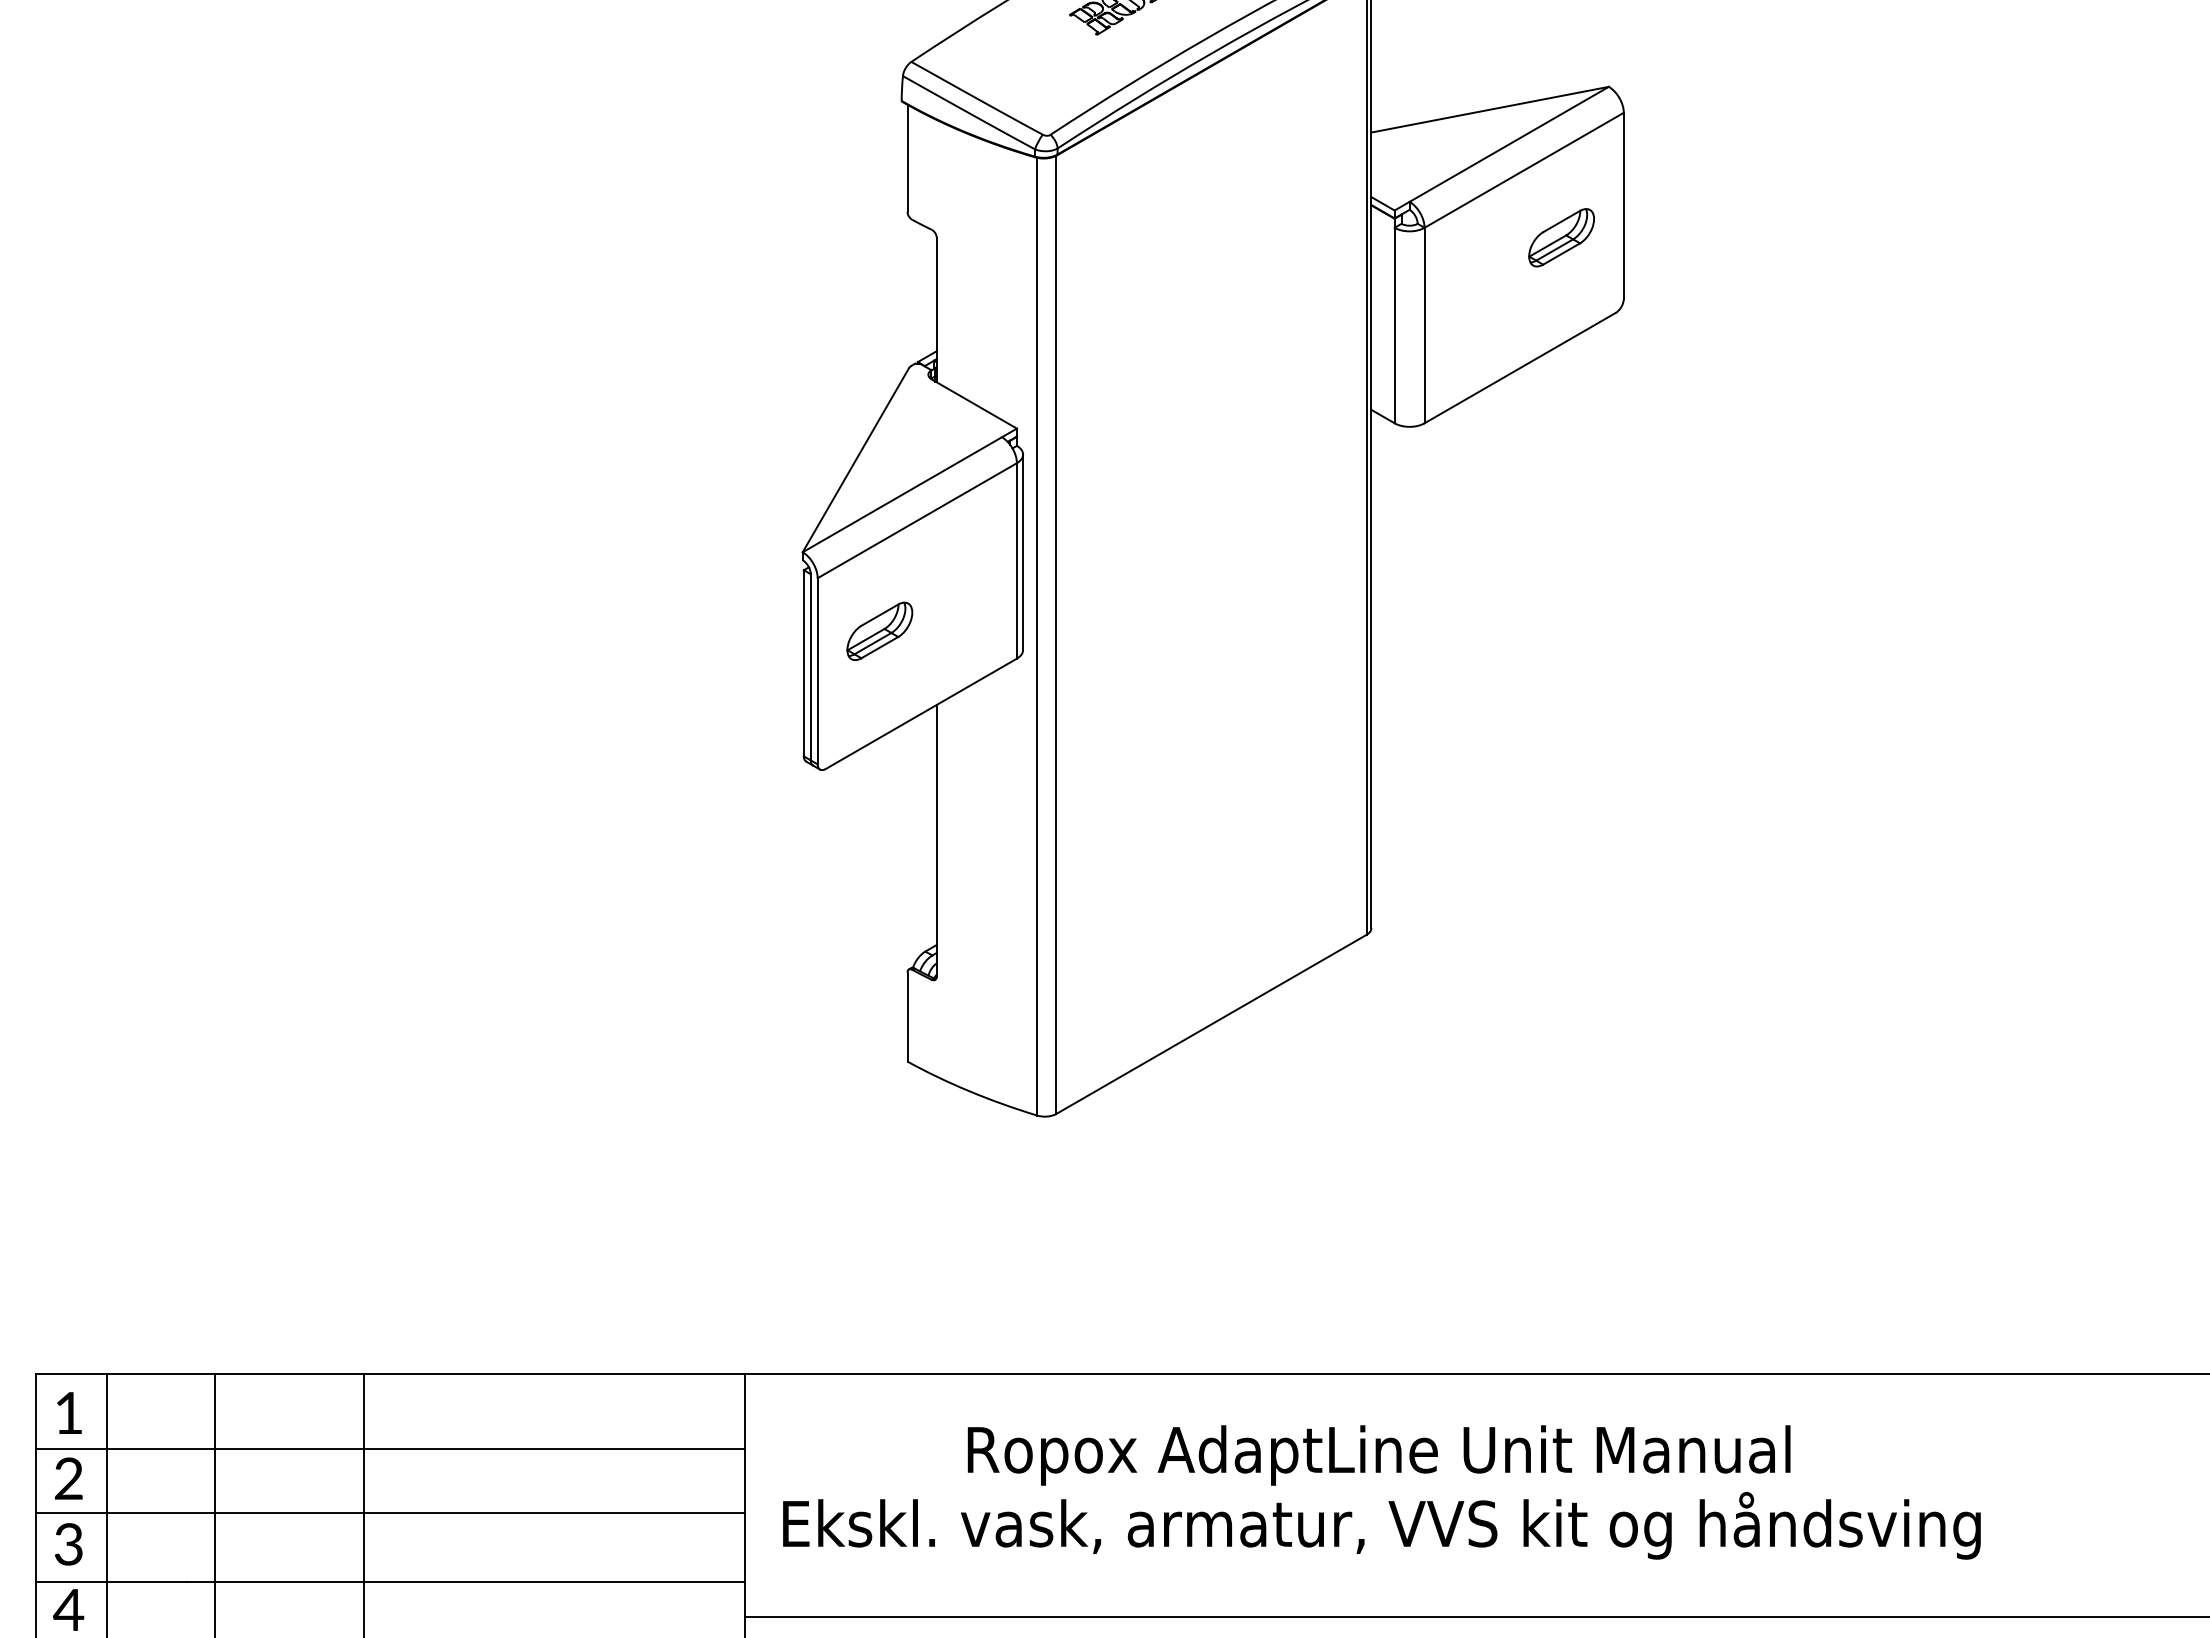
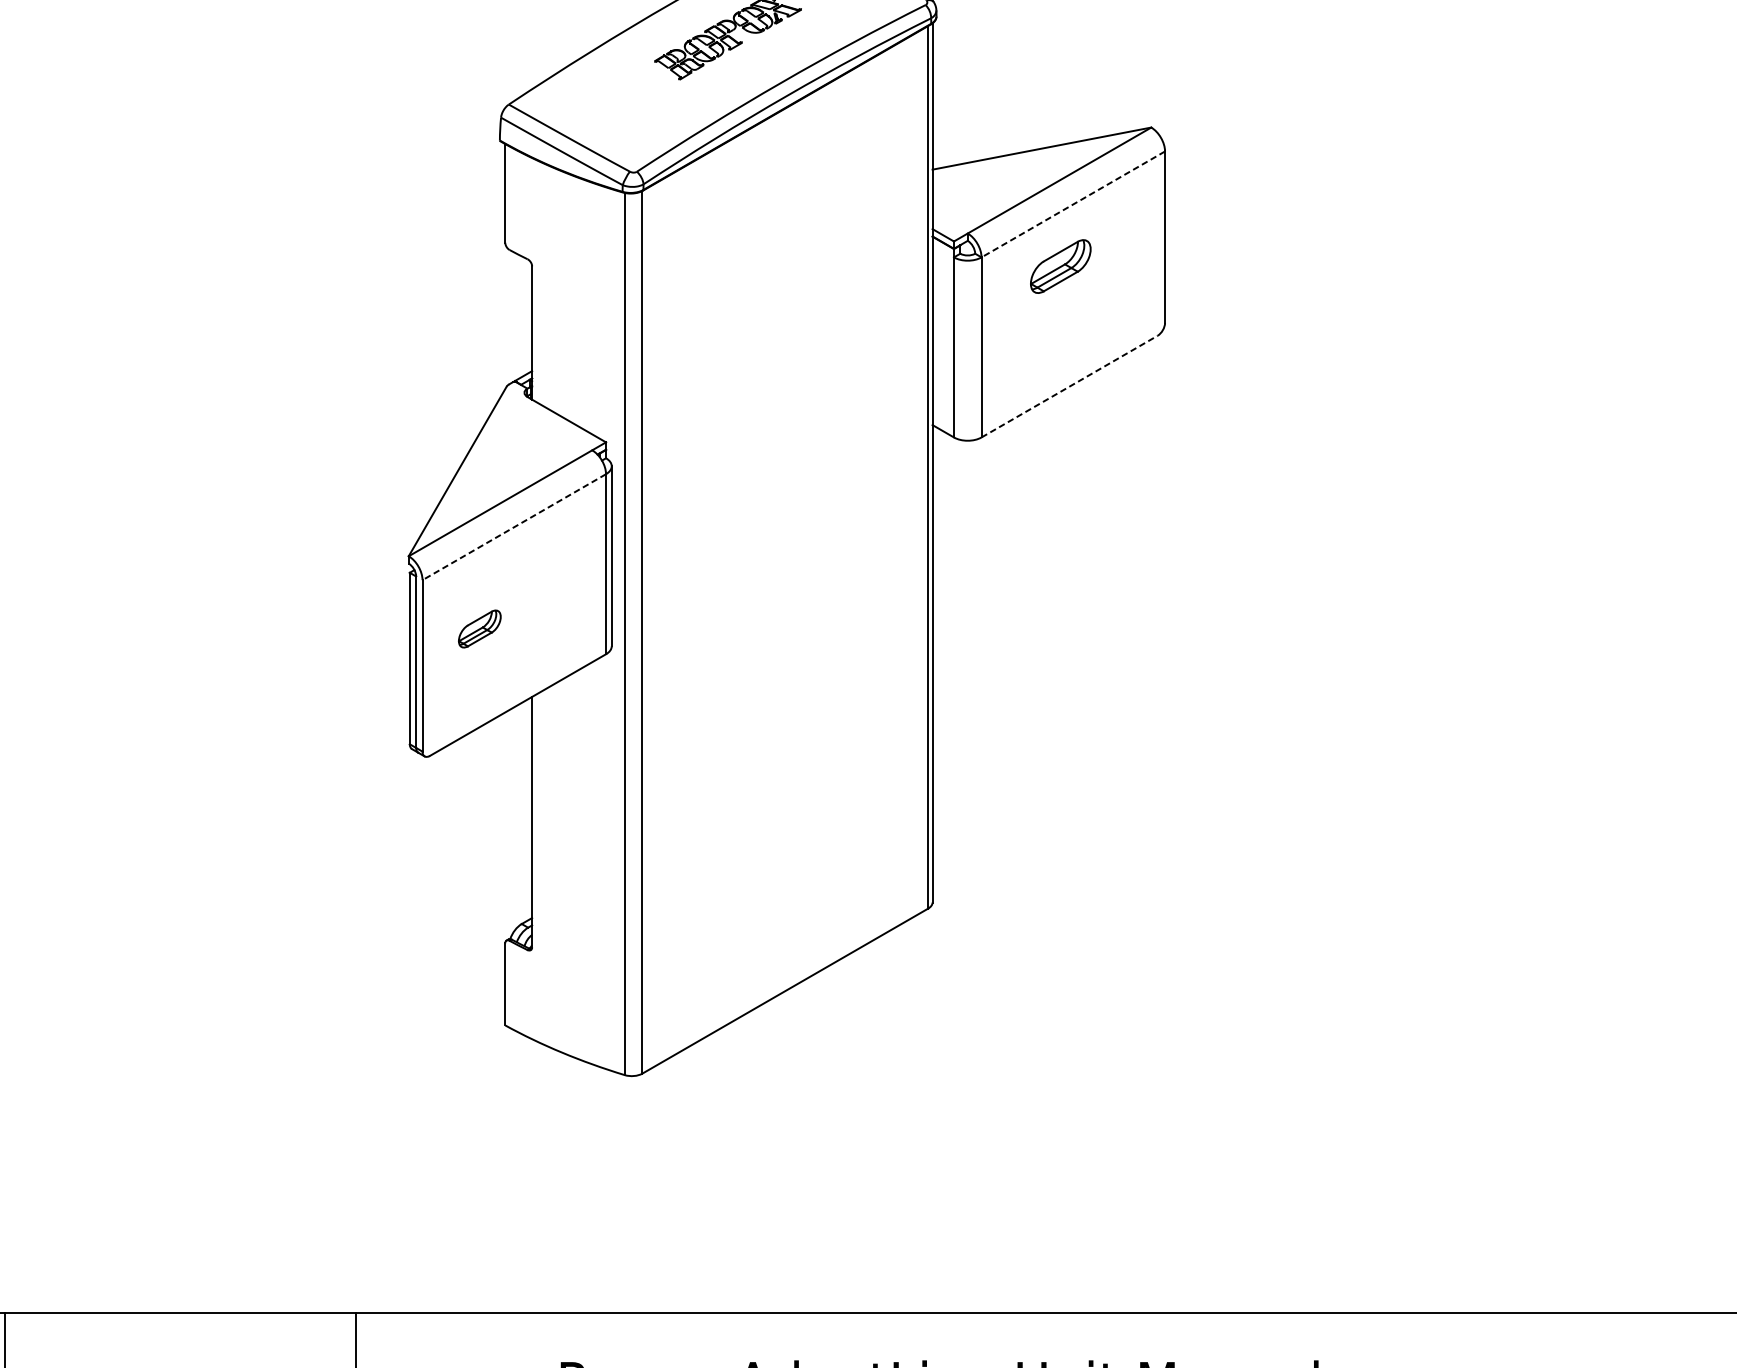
line: (1523, 170) -> (1072, 204), solid -> dashed
part: (1561, 237) -> (1060, 266), moved
line: (1520, 367) -> (1069, 386), solid -> dashed
line: (916, 520) -> (513, 526), solid -> dashed
part: (879, 630) -> (479, 628), size x0.7

